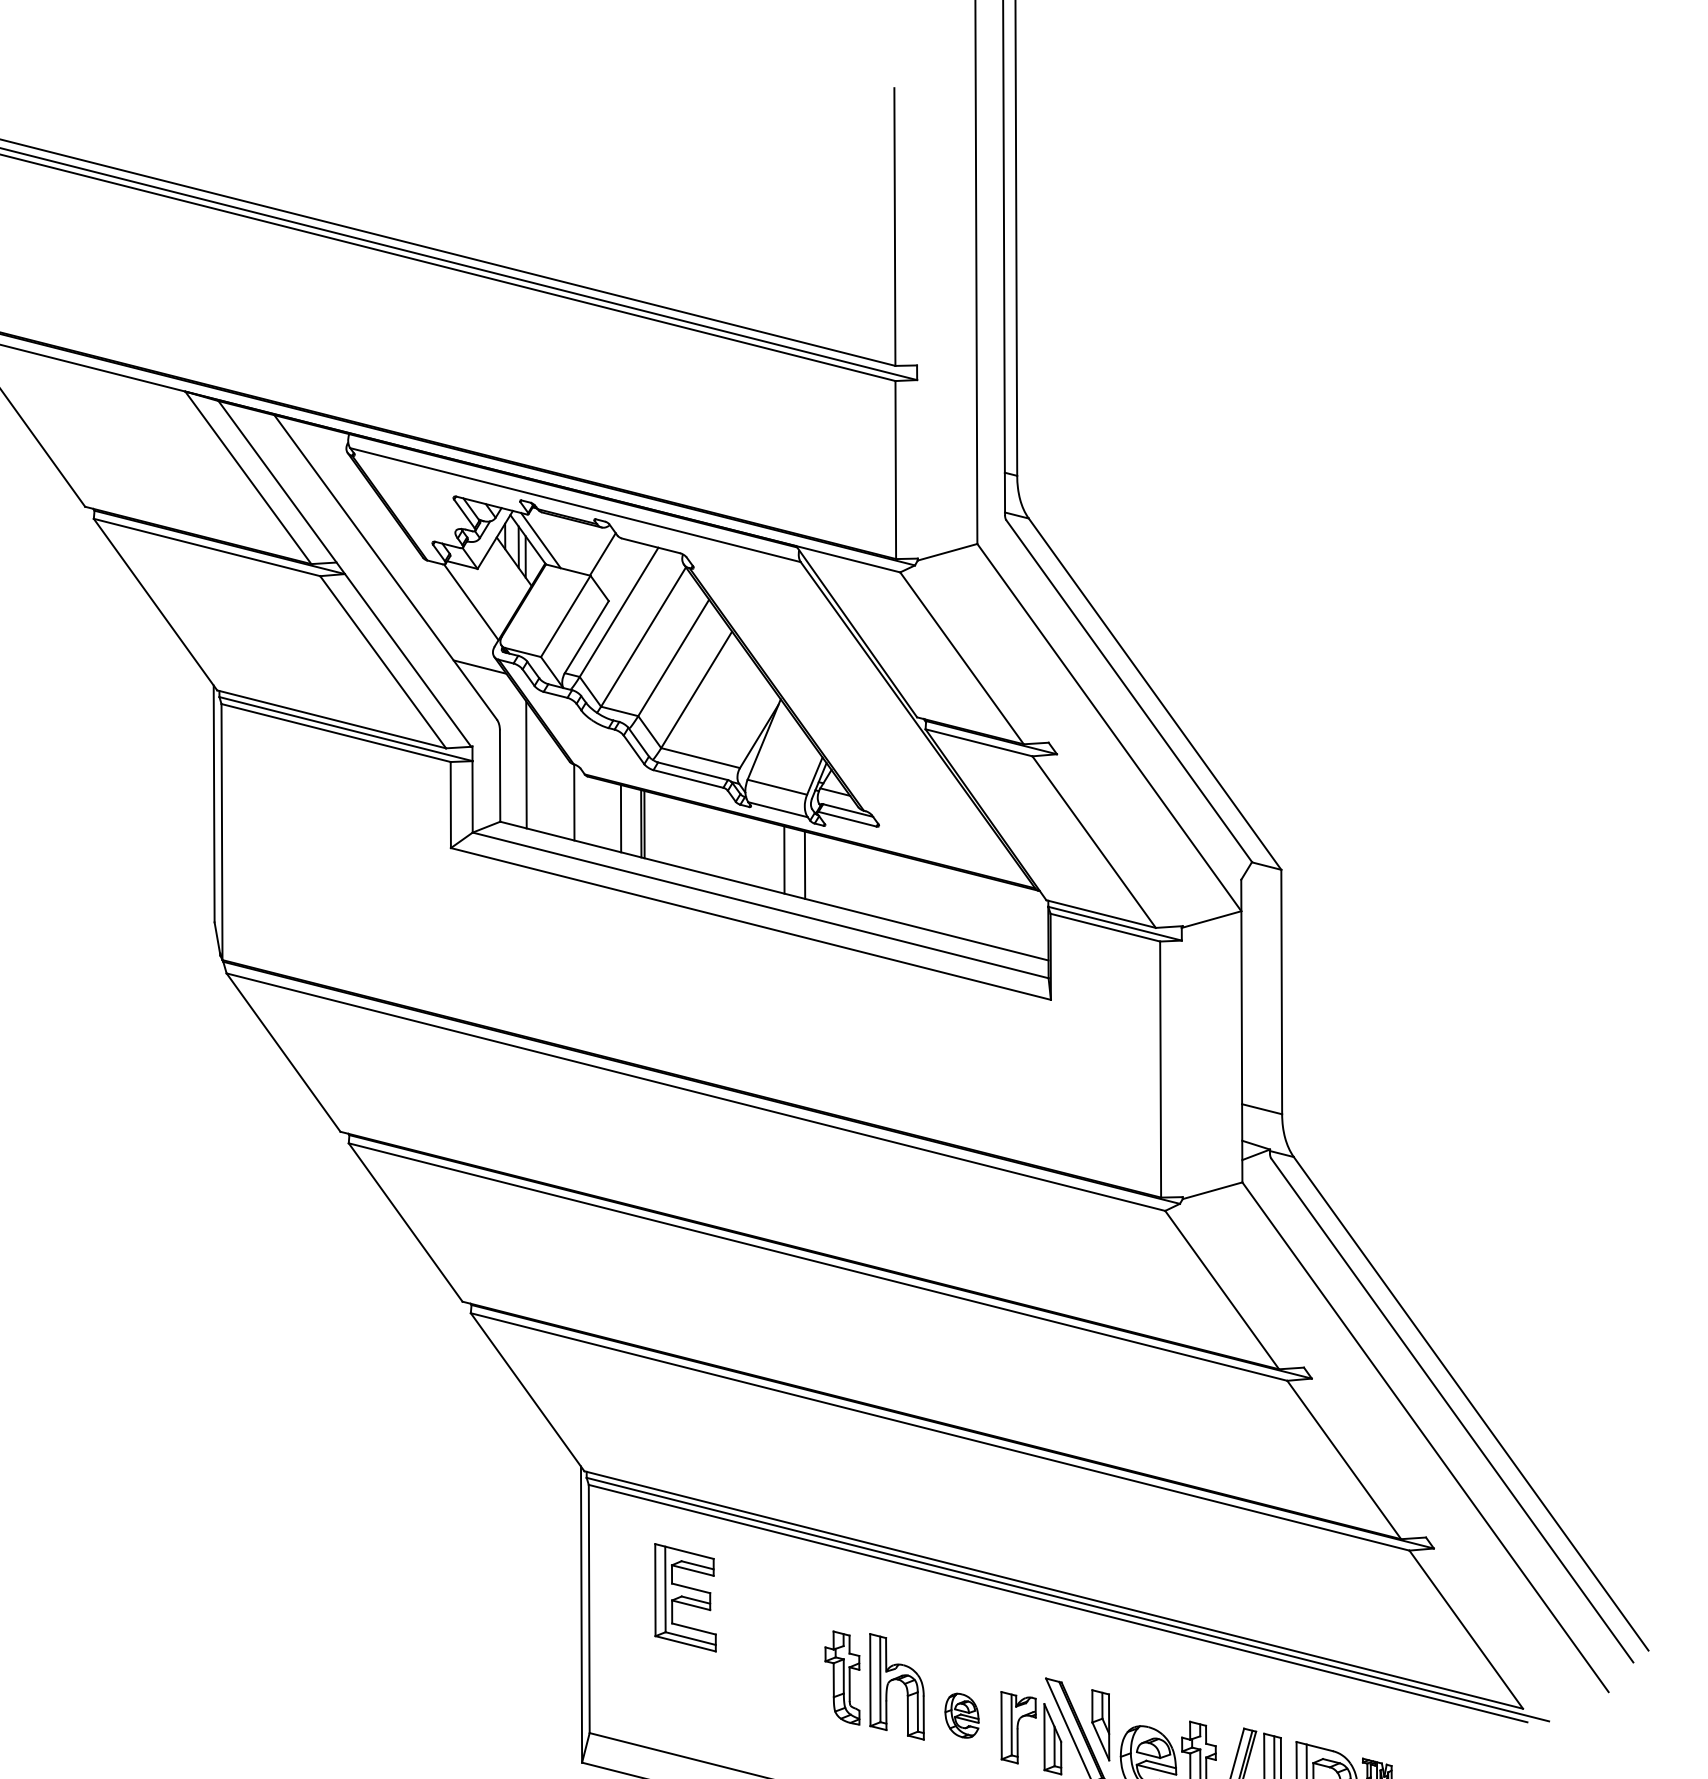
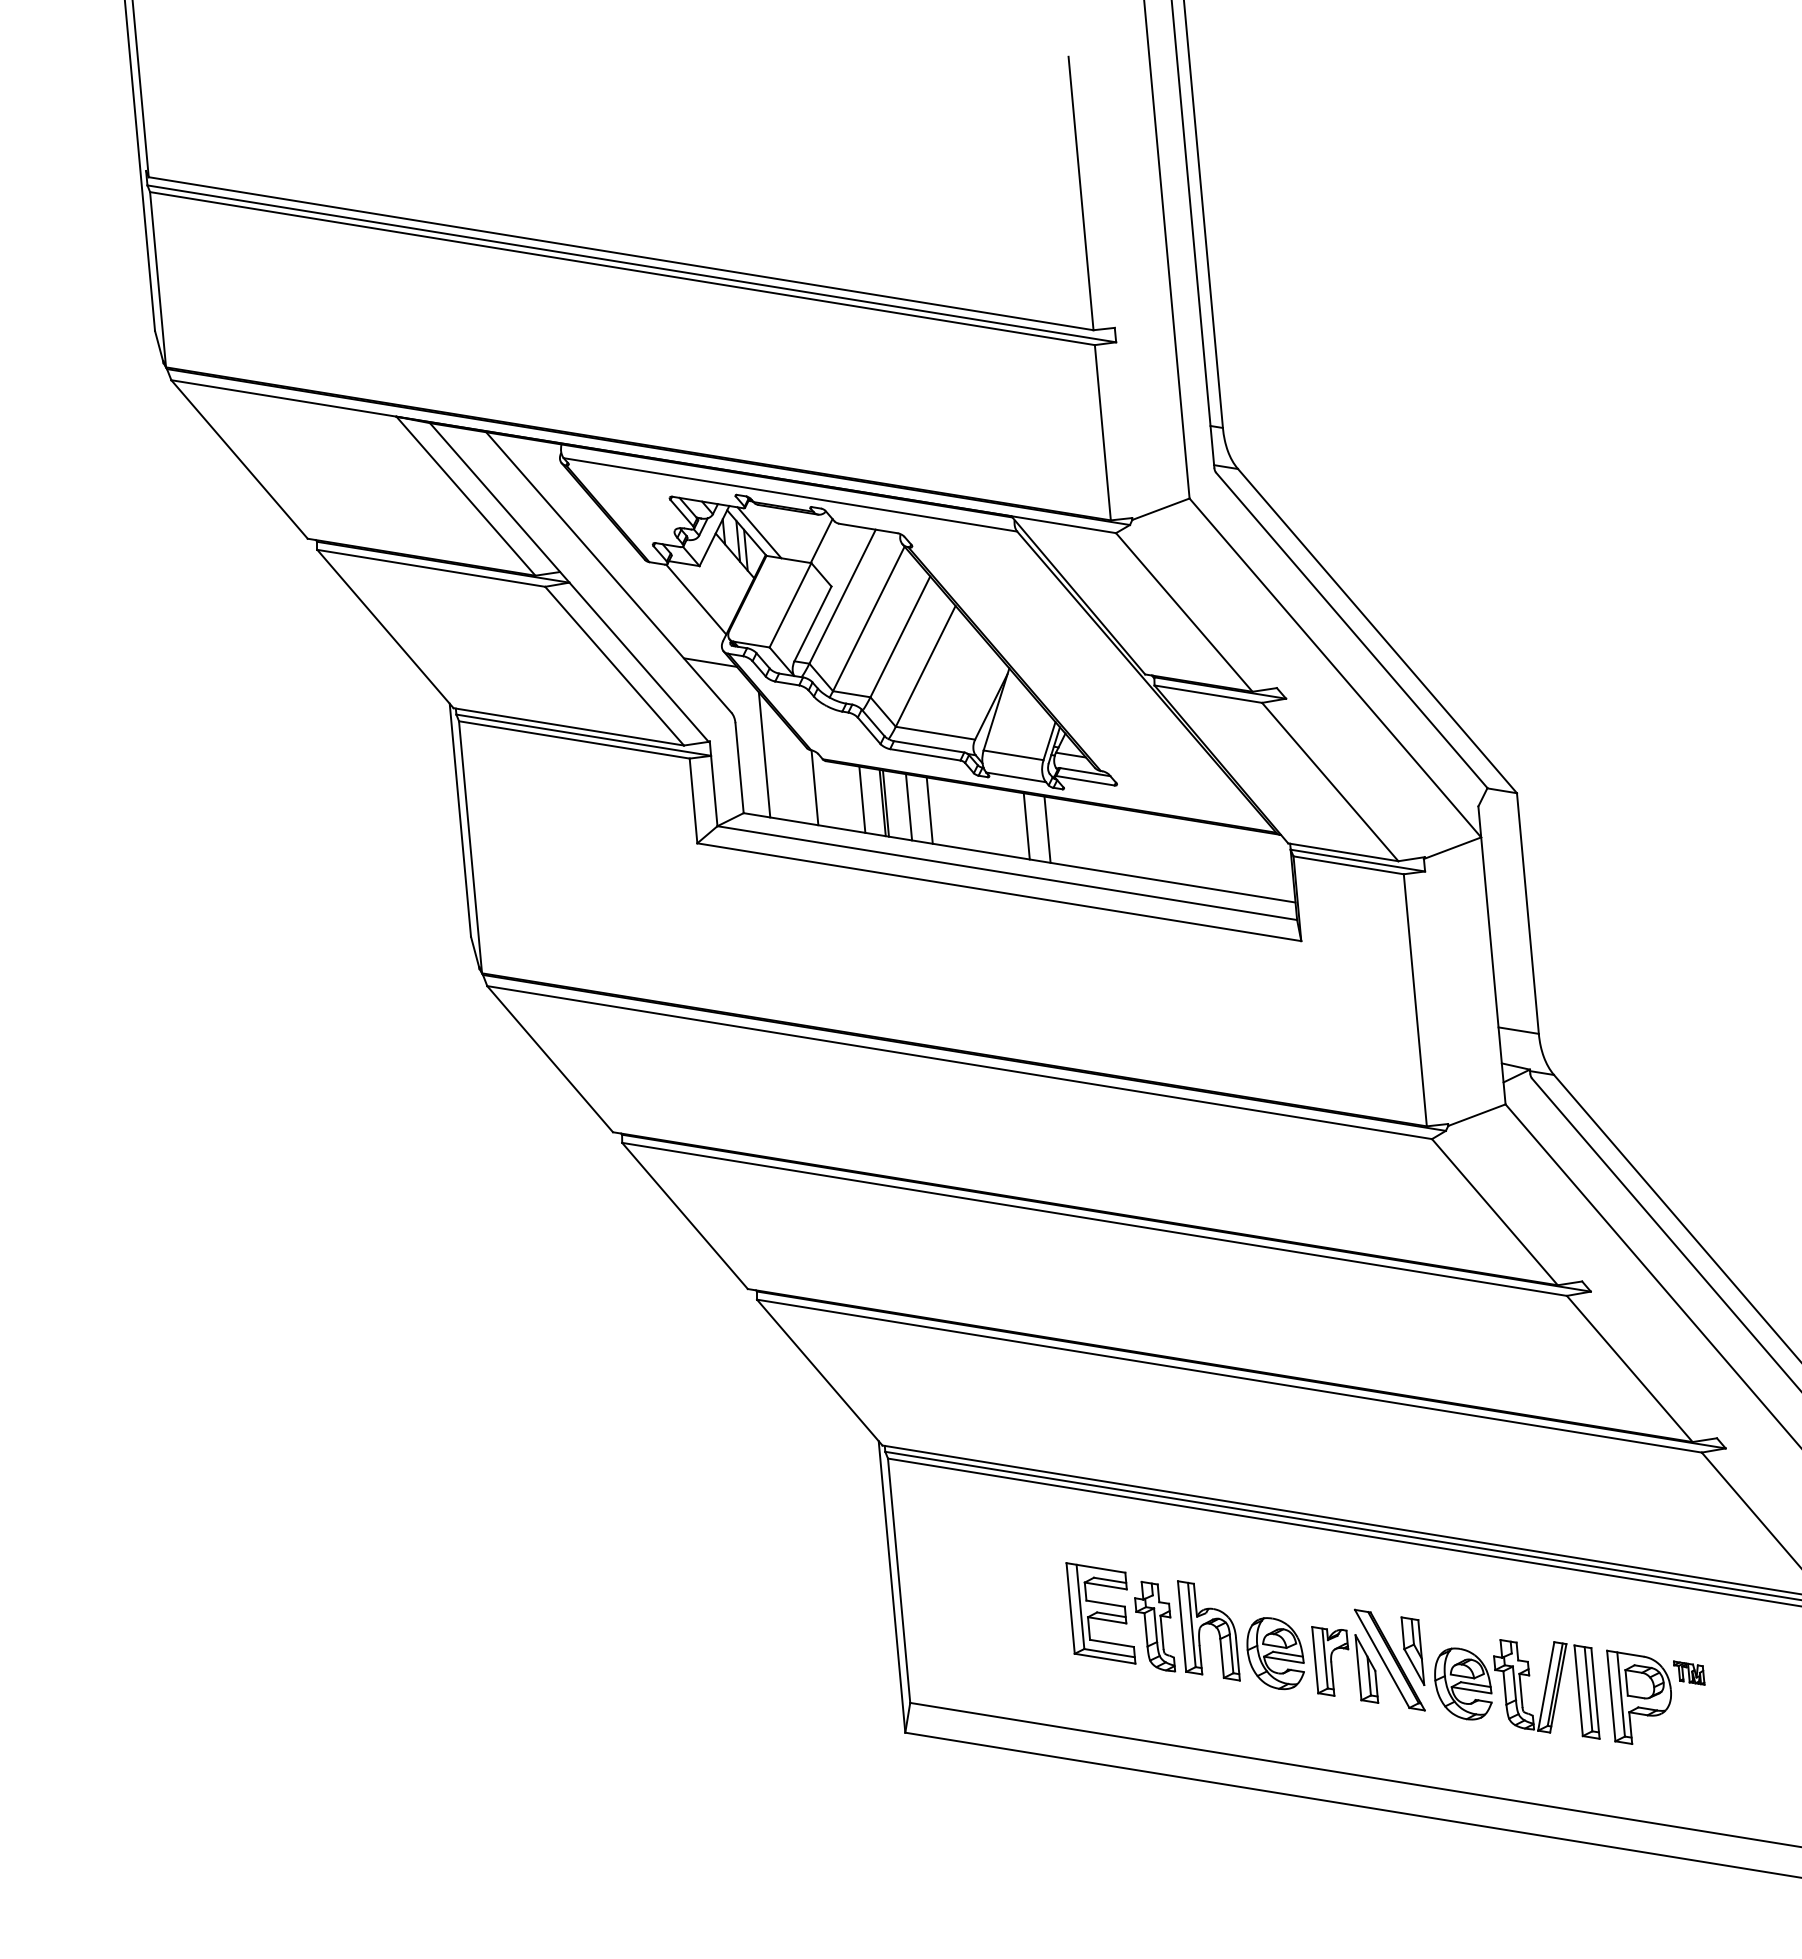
line: (666, 830) -> (908, 807), added
line: (687, 835) -> (929, 810), added
part: (685, 1597) -> (1100, 1613), moved
part: (962, 1715) -> (1275, 1653), size x1.67

